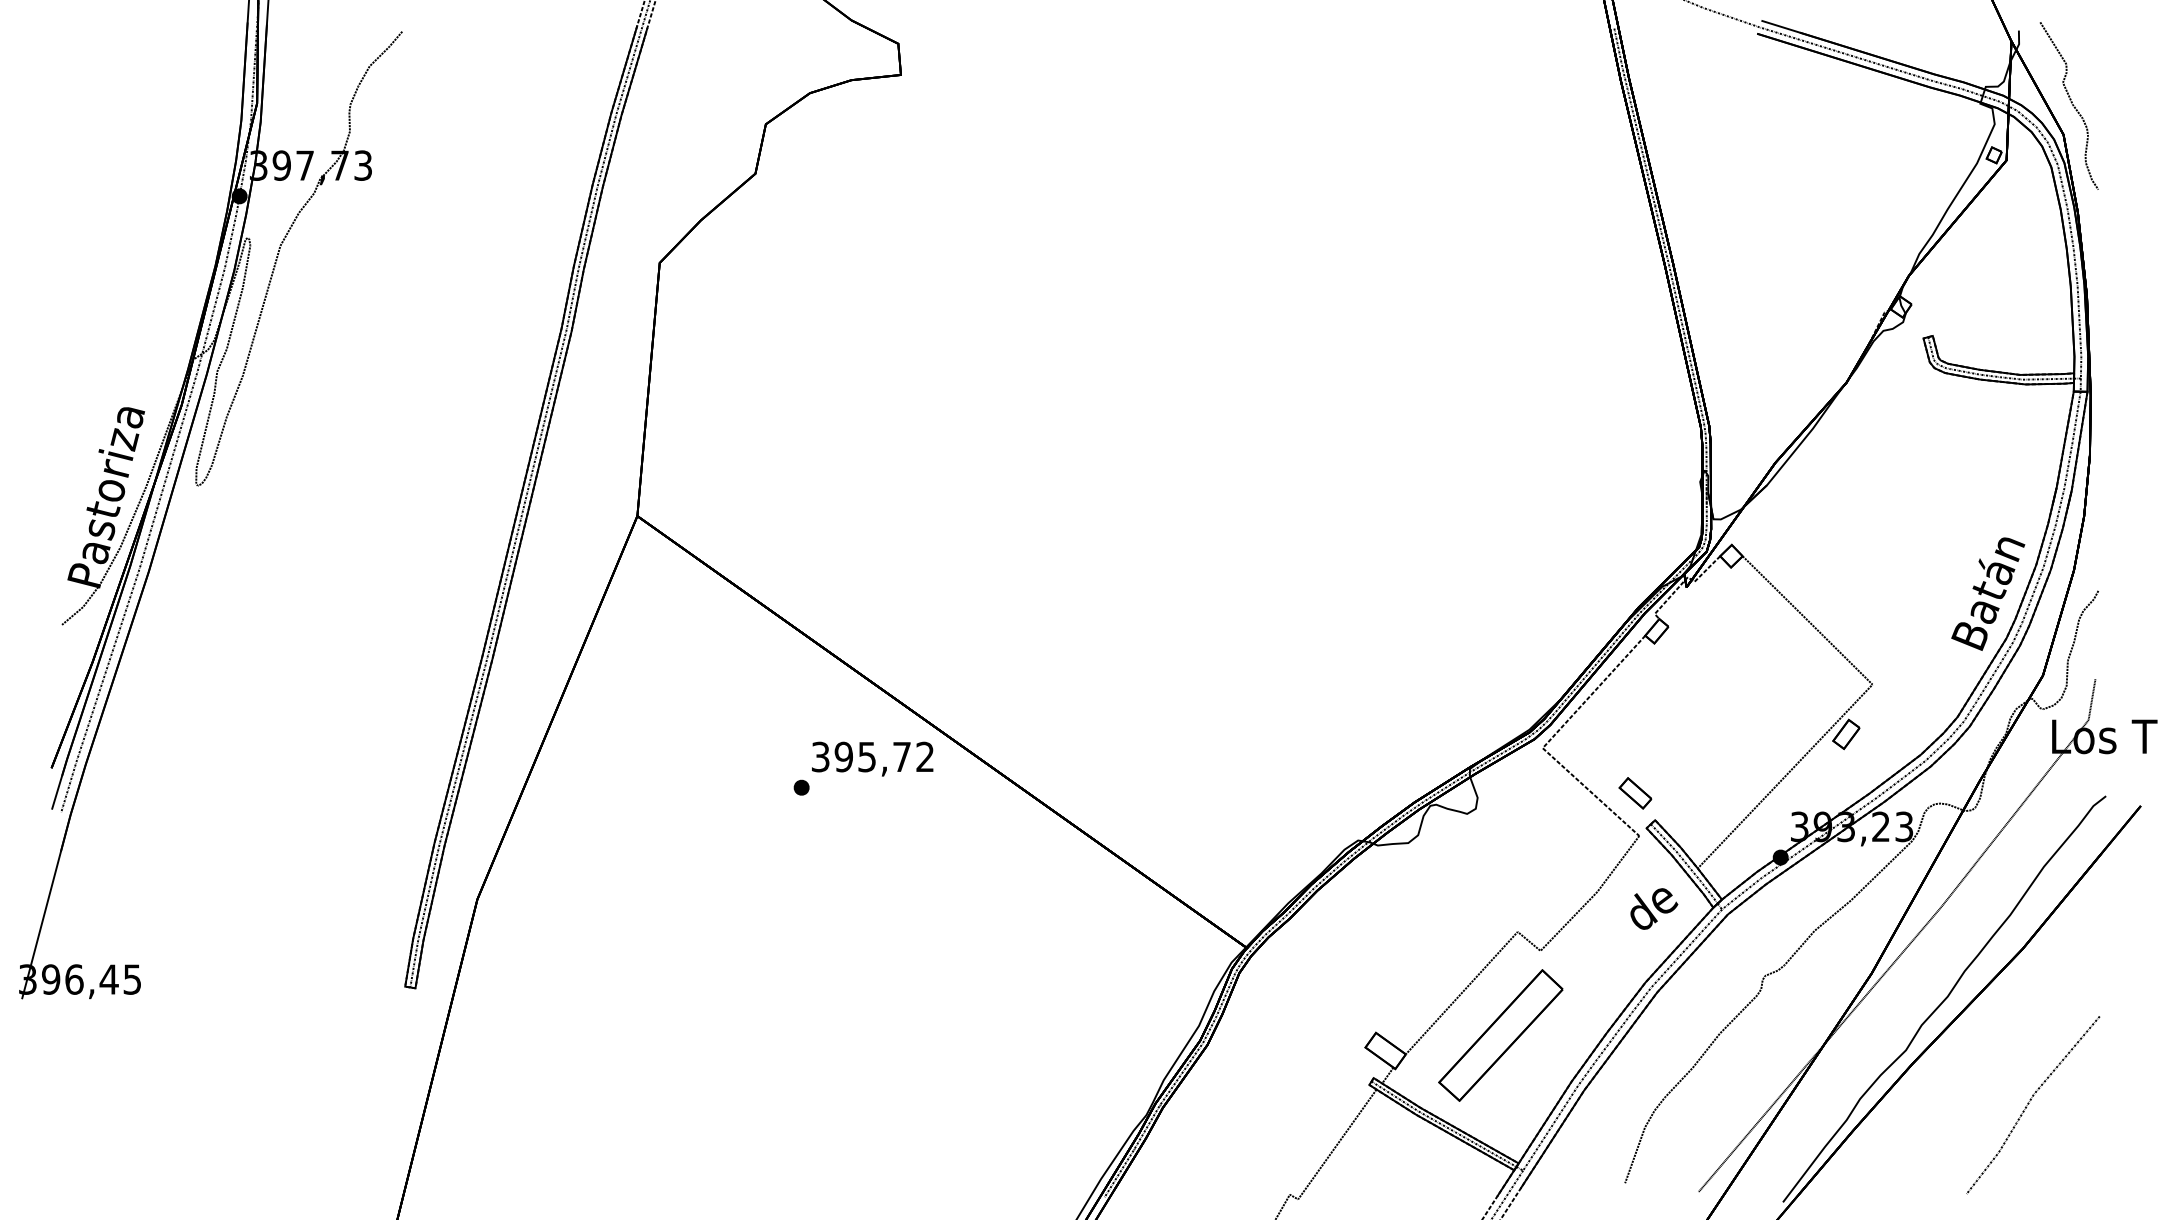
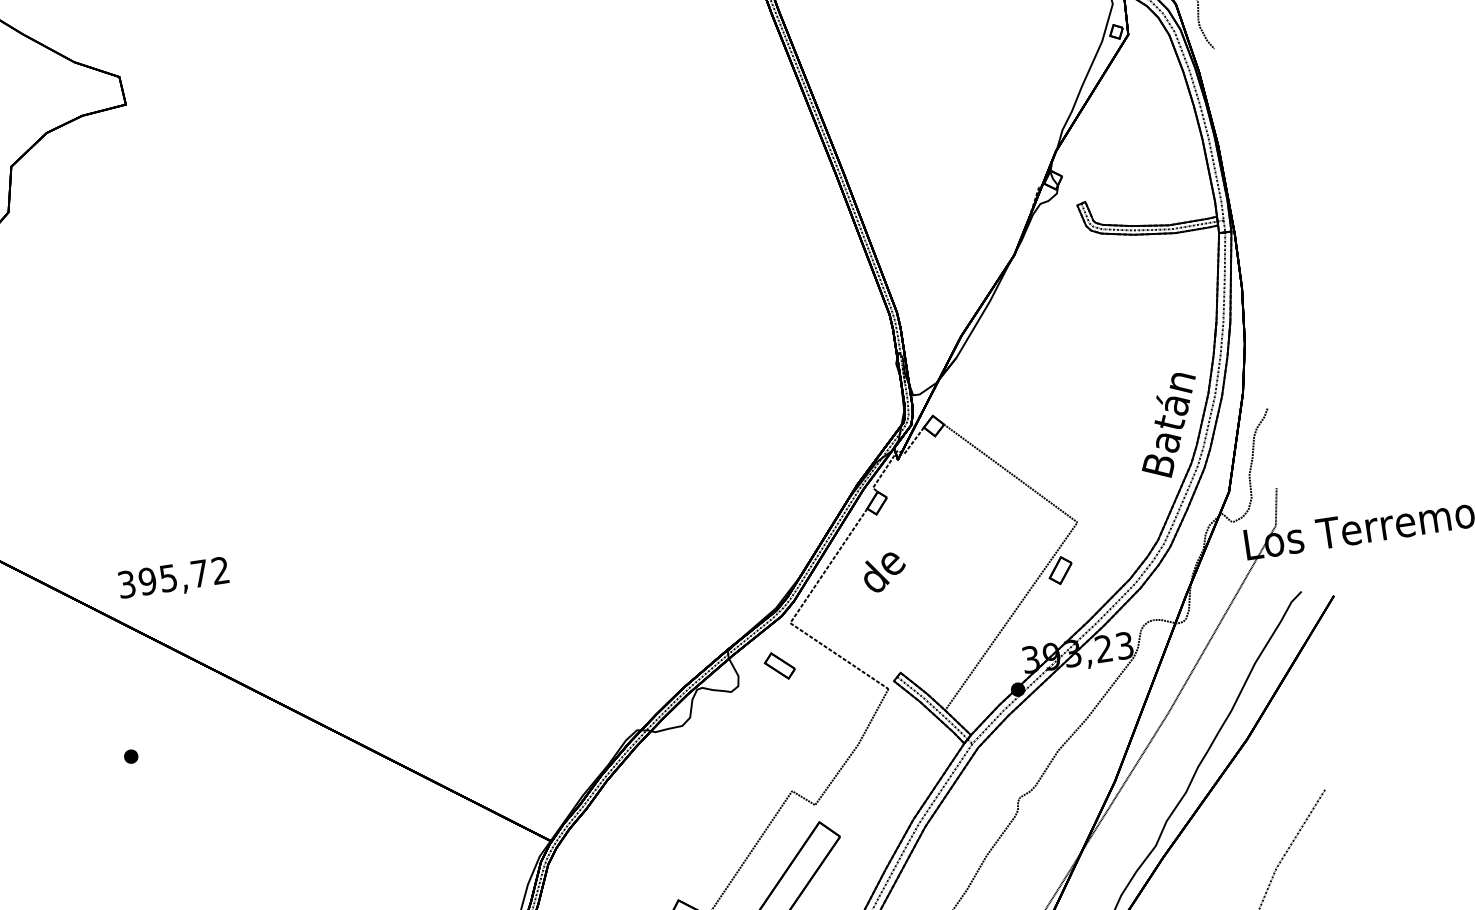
text: (872, 758) -> (173, 578), moved
part: (1635, 793) -> (779, 666), moved
text: (1654, 908) -> (885, 571), moved

